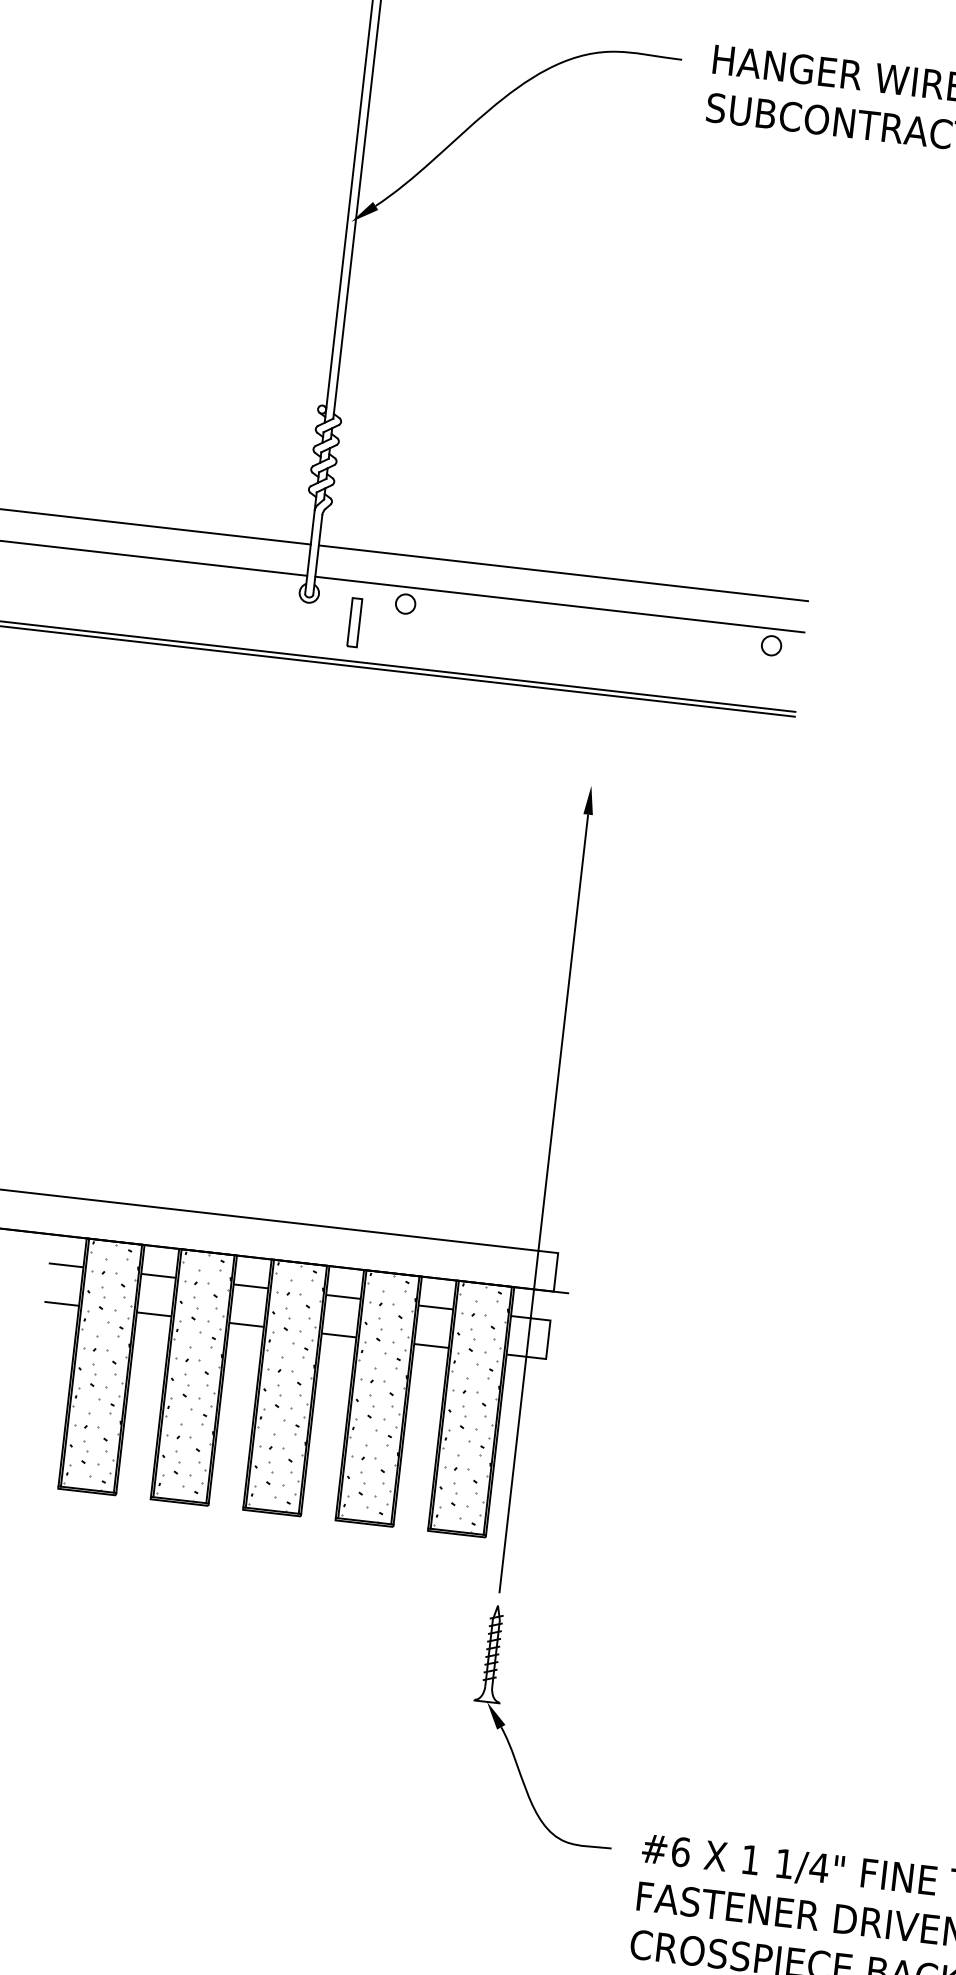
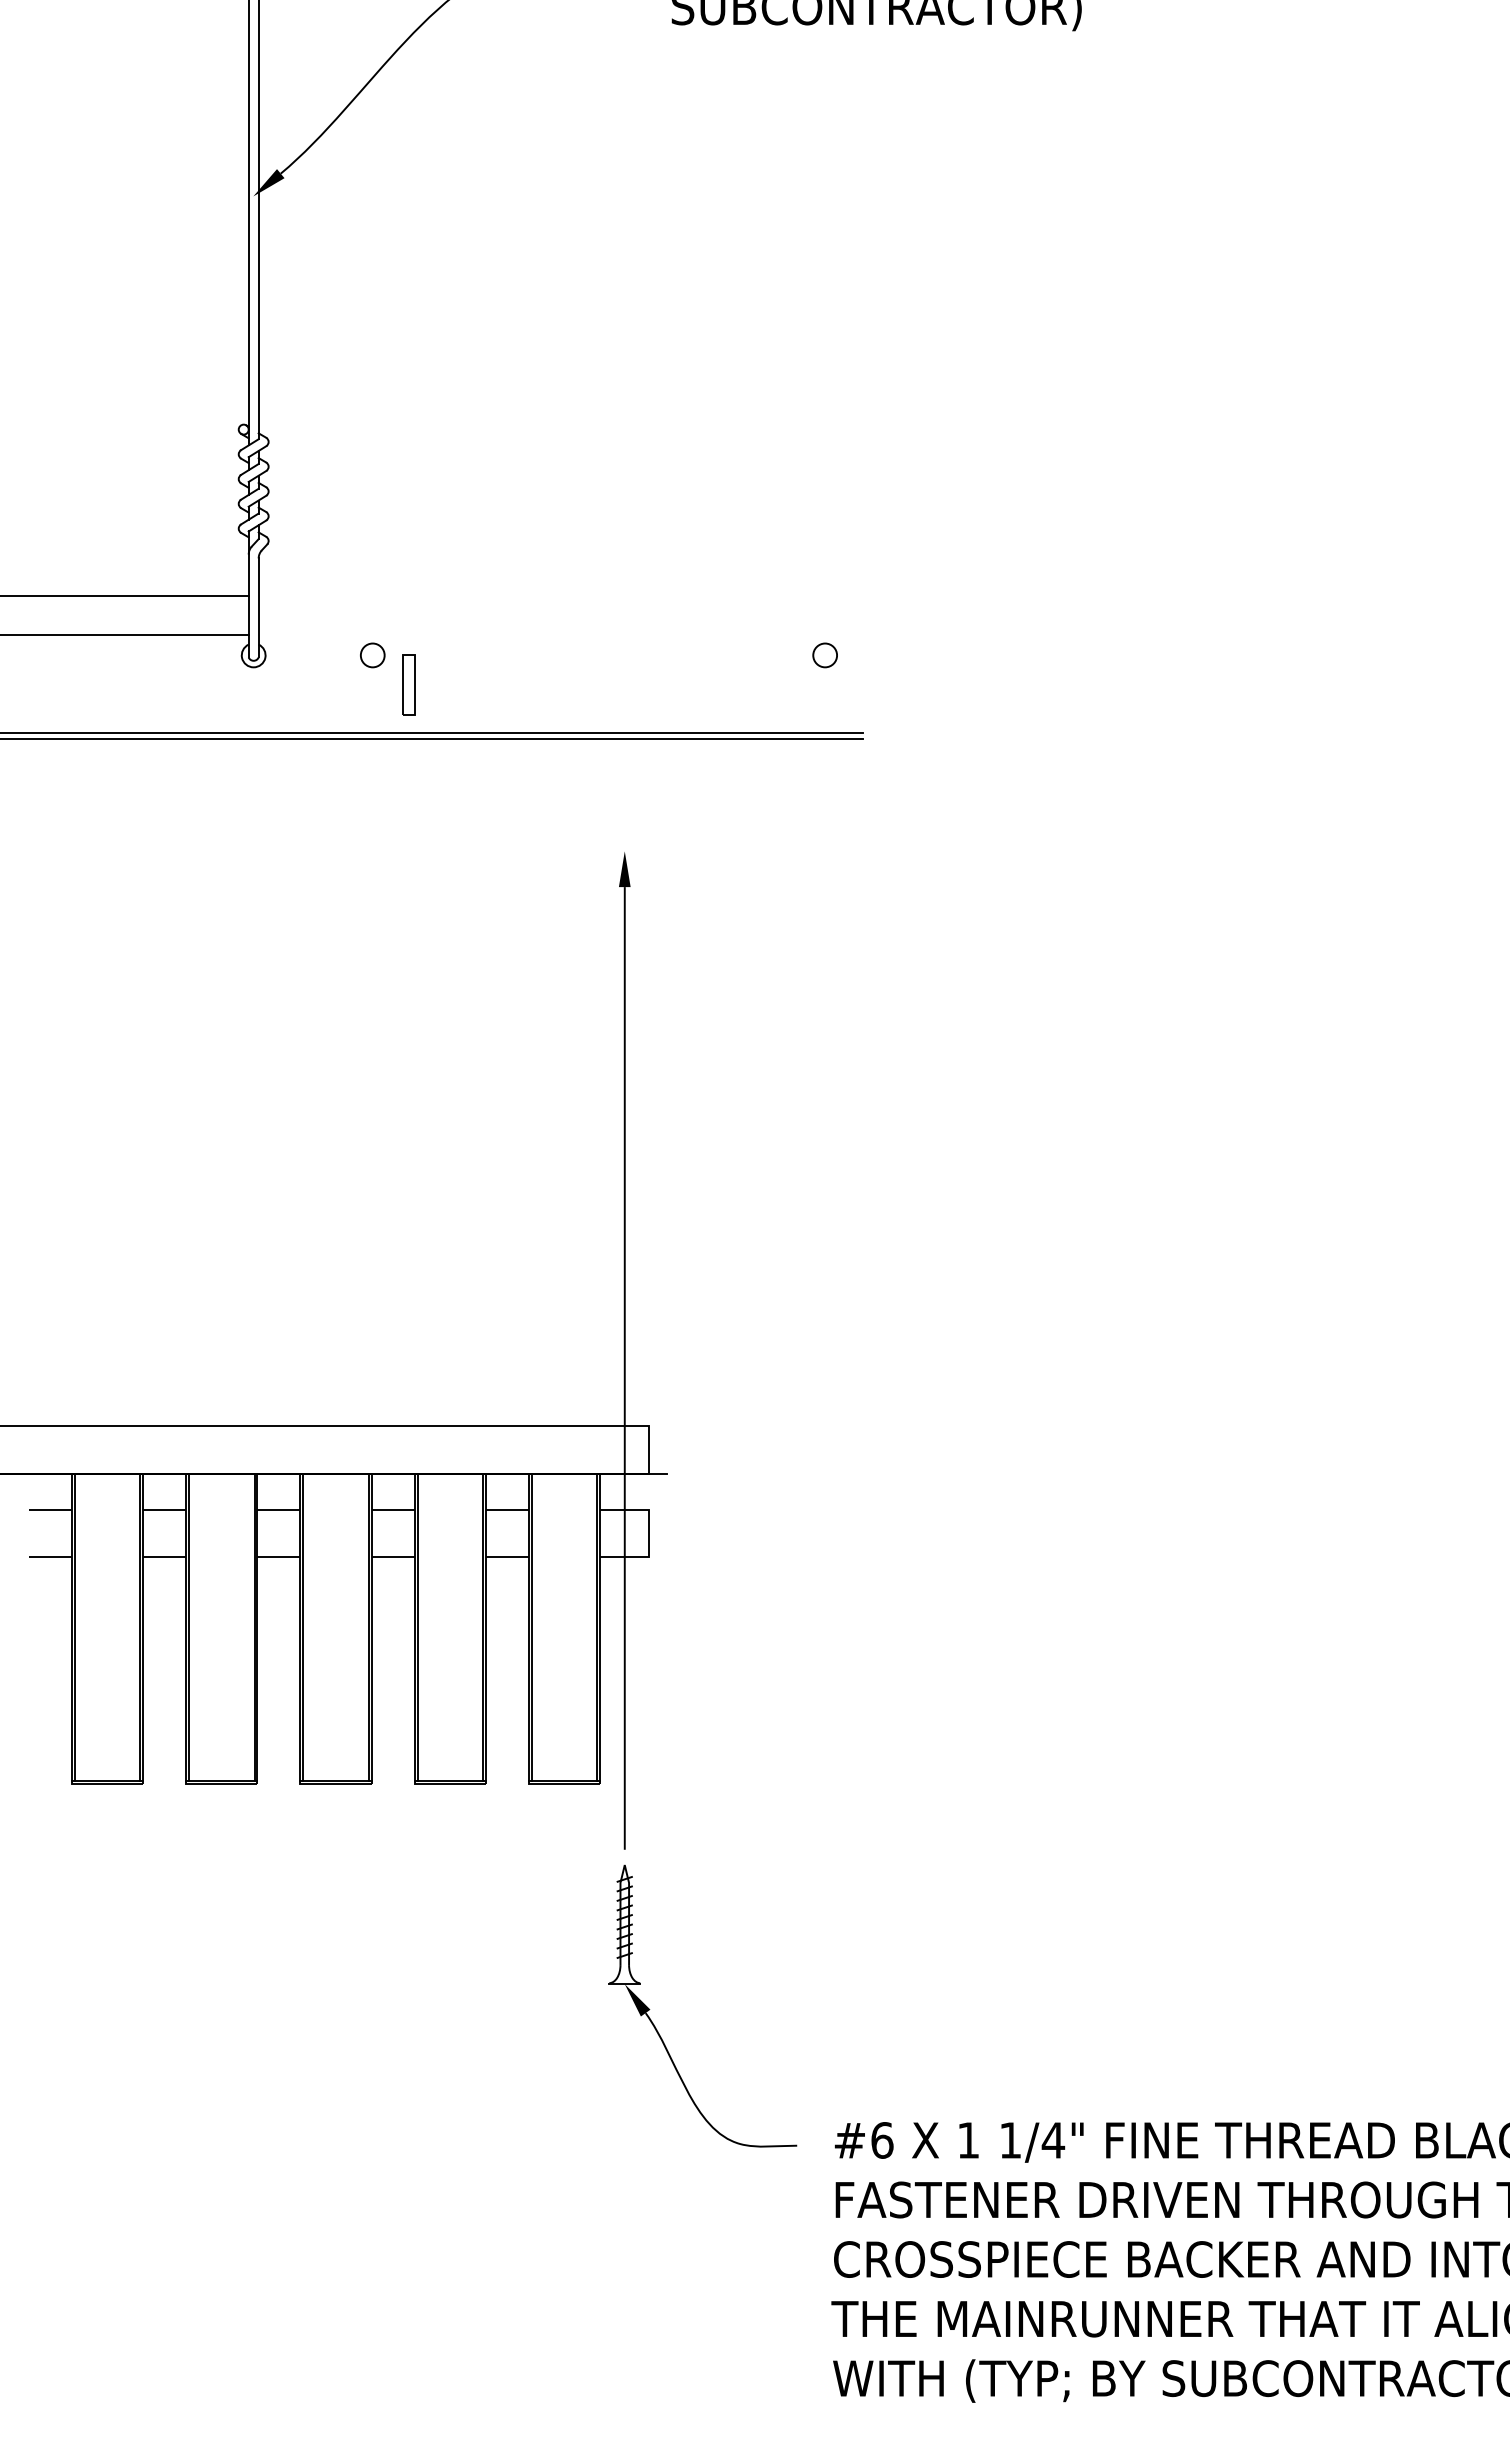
line: (563, 572) -> (560, 595), removed
line: (559, 604) -> (560, 634), removed
part: (354, 622) -> (408, 684), moved
hatch: (102, 1365) -> (108, 1627), removed
hatch: (194, 1376) -> (222, 1627), removed
hatch: (286, 1386) -> (336, 1627), removed
hatch: (379, 1397) -> (451, 1627), removed
hatch: (471, 1408) -> (565, 1627), removed

